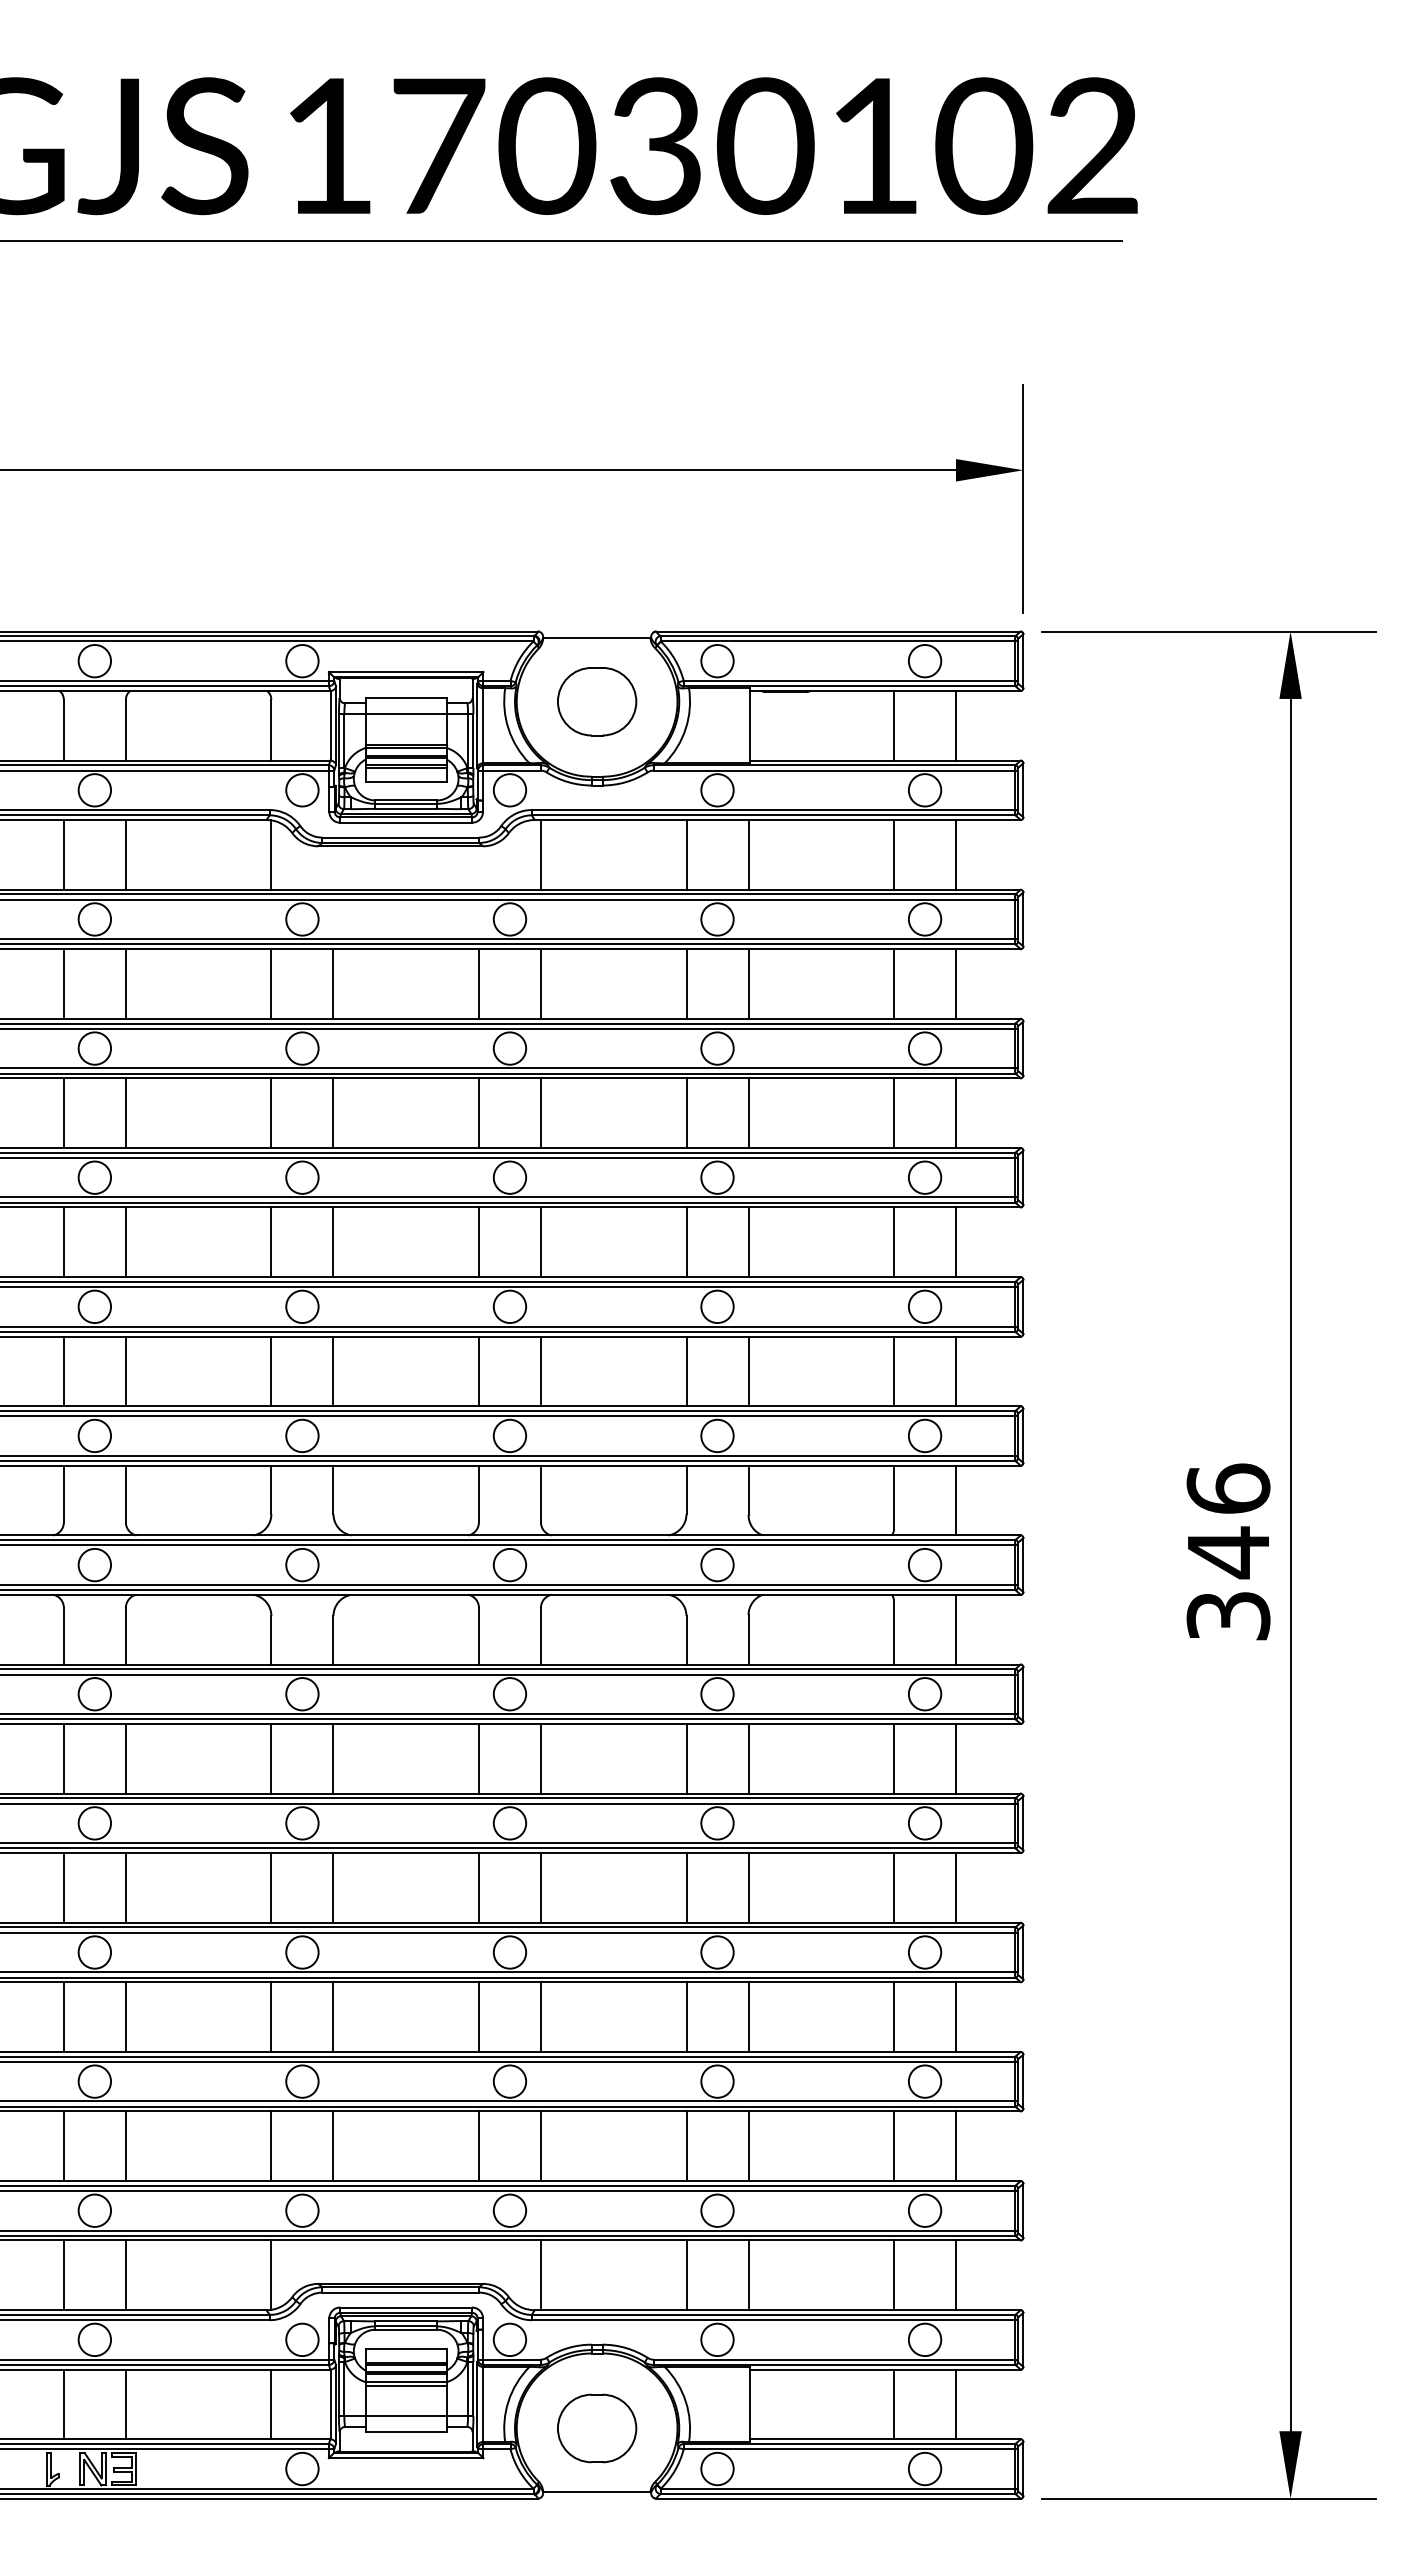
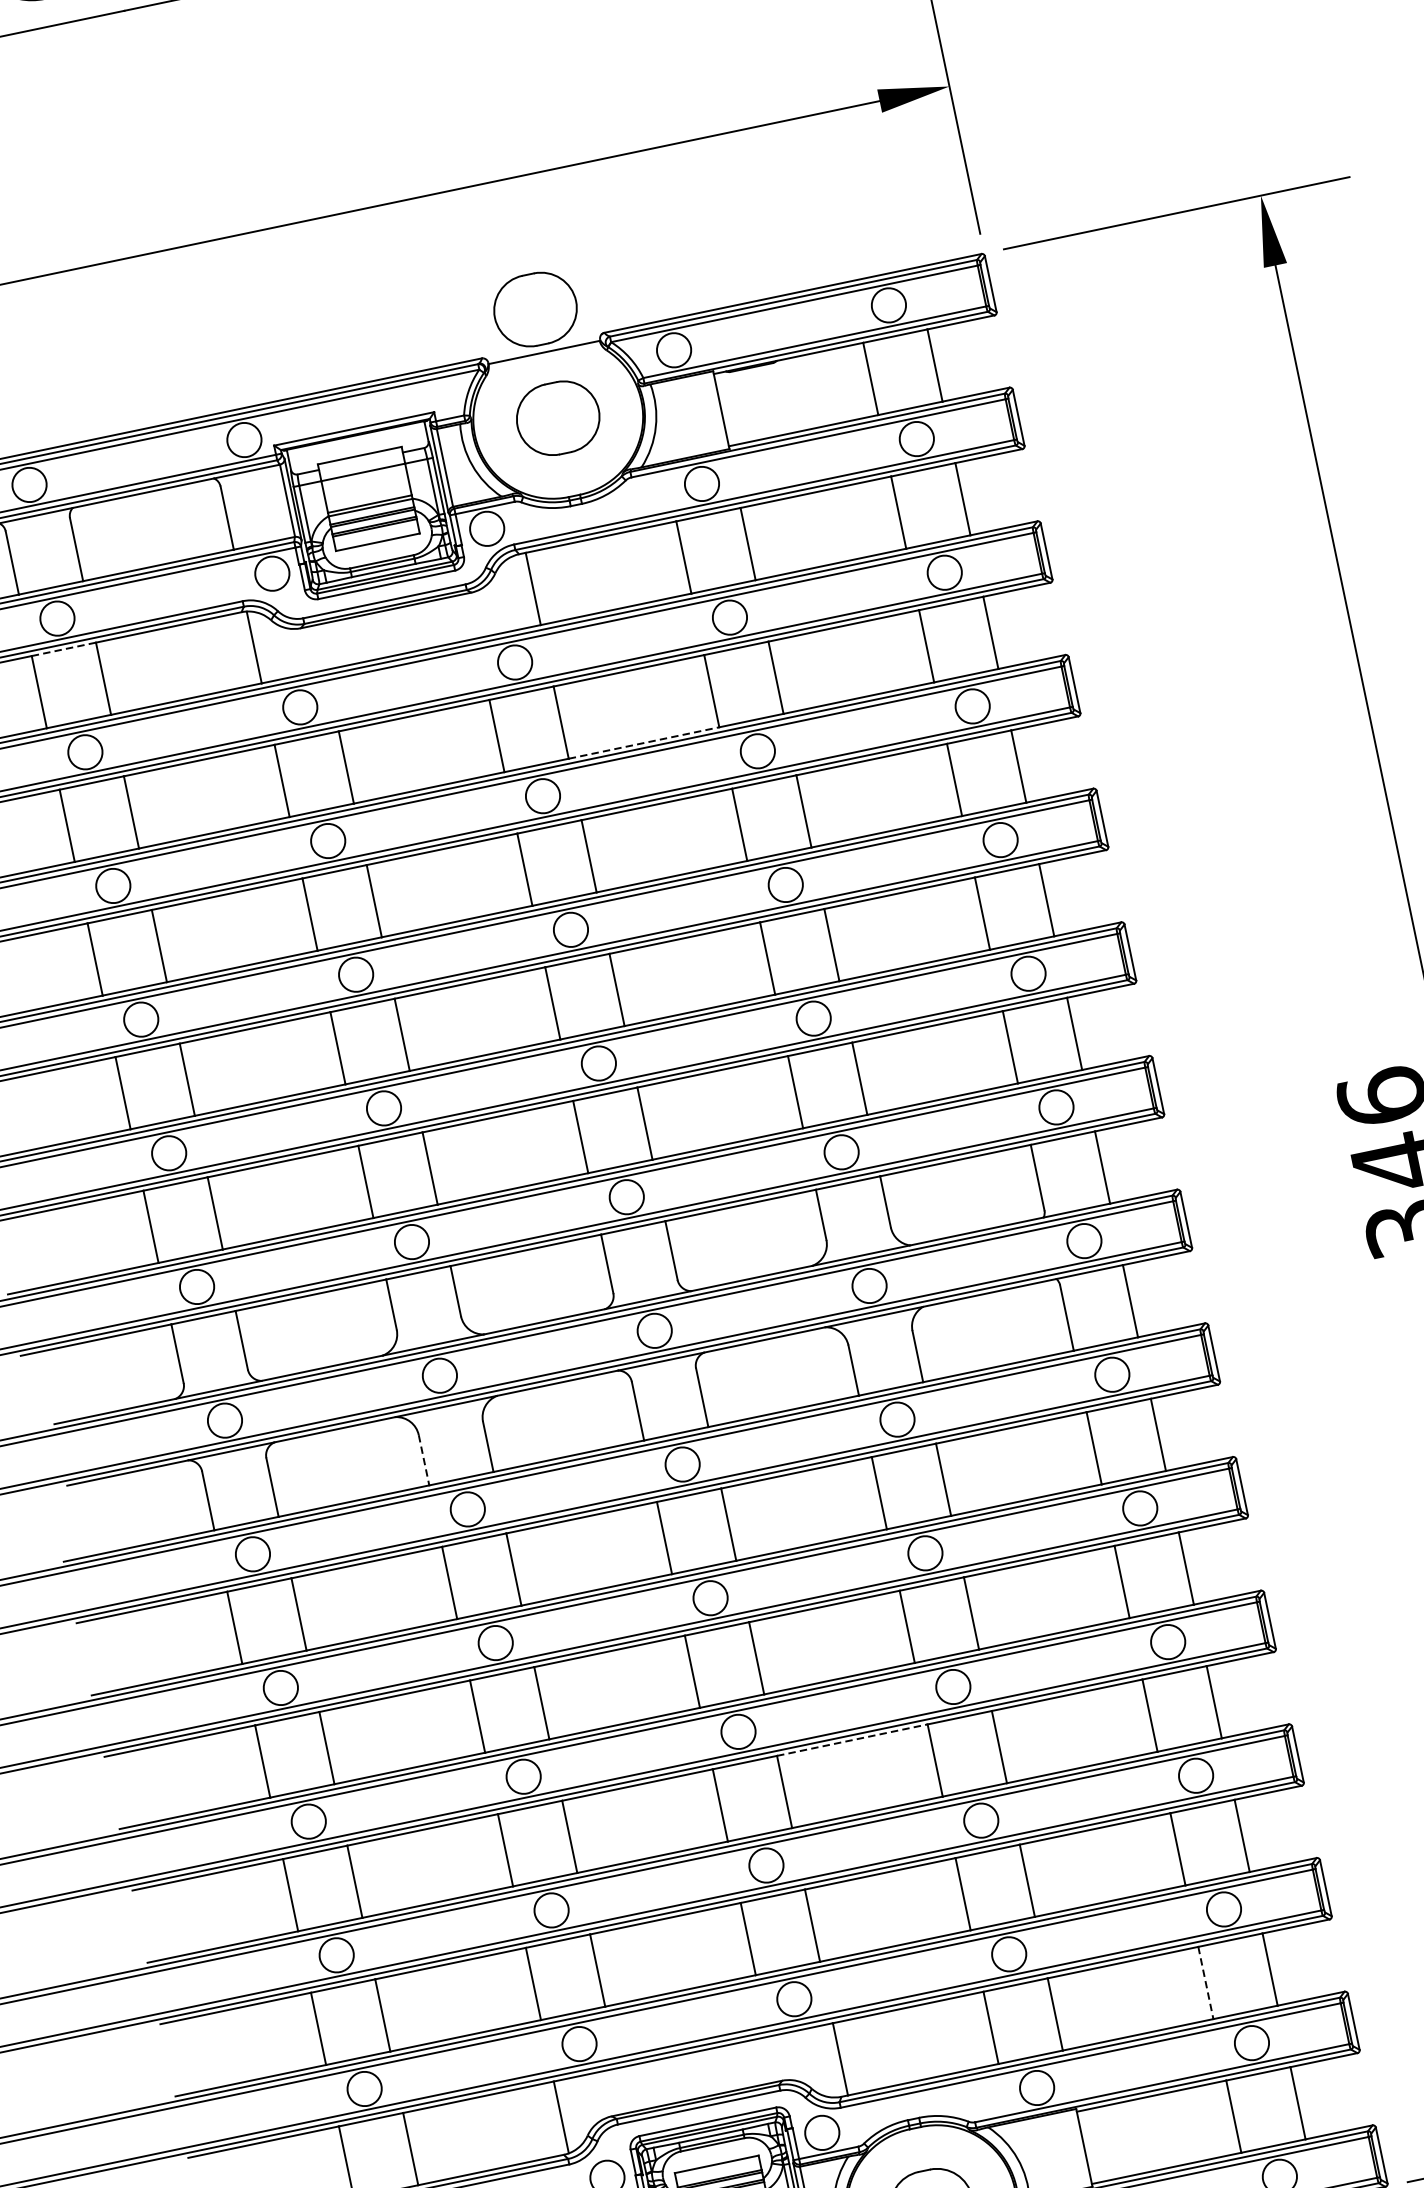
part: (597, 596) -> (535, 309), added
line: (95, 820) -> (64, 649), solid -> dashed
line: (613, 1018) -> (643, 742), solid -> dashed
line: (271, 1640) -> (424, 1460), solid -> dashed
line: (613, 1982) -> (852, 1740), solid -> dashed
line: (894, 2275) -> (1206, 1983), solid -> dashed

